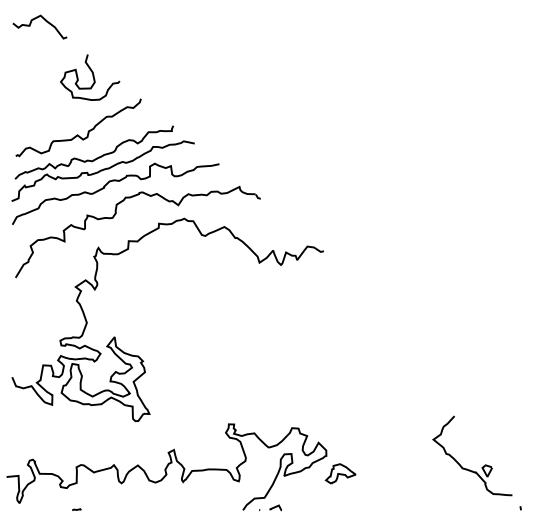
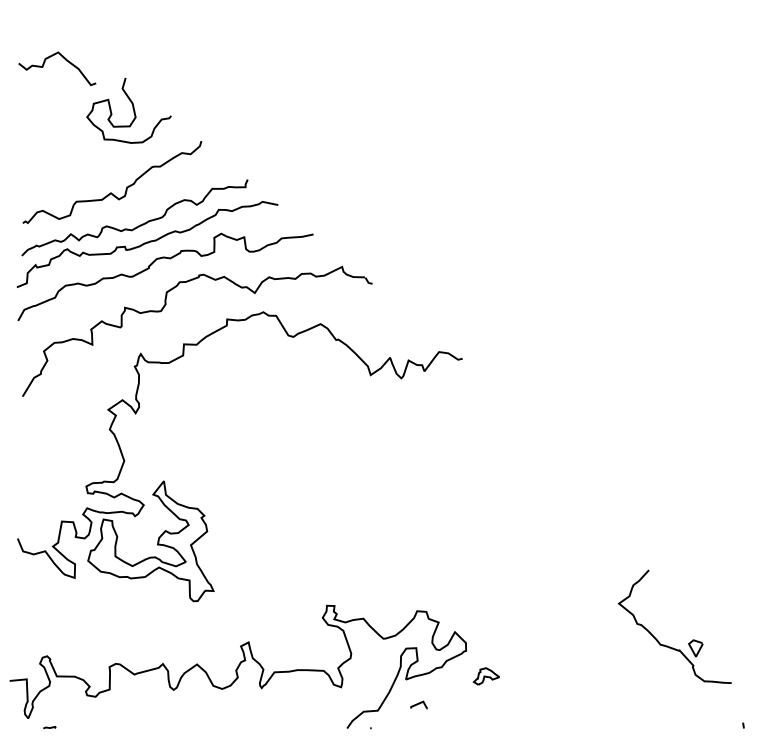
curve: (45, 21) -> (65, 60), moved
part: (467, 468) -> (667, 645), moved
part: (340, 473) -> (486, 676), size x0.6
line: (275, 507) -> (418, 704), moved
line: (76, 509) -> (49, 727), moved

